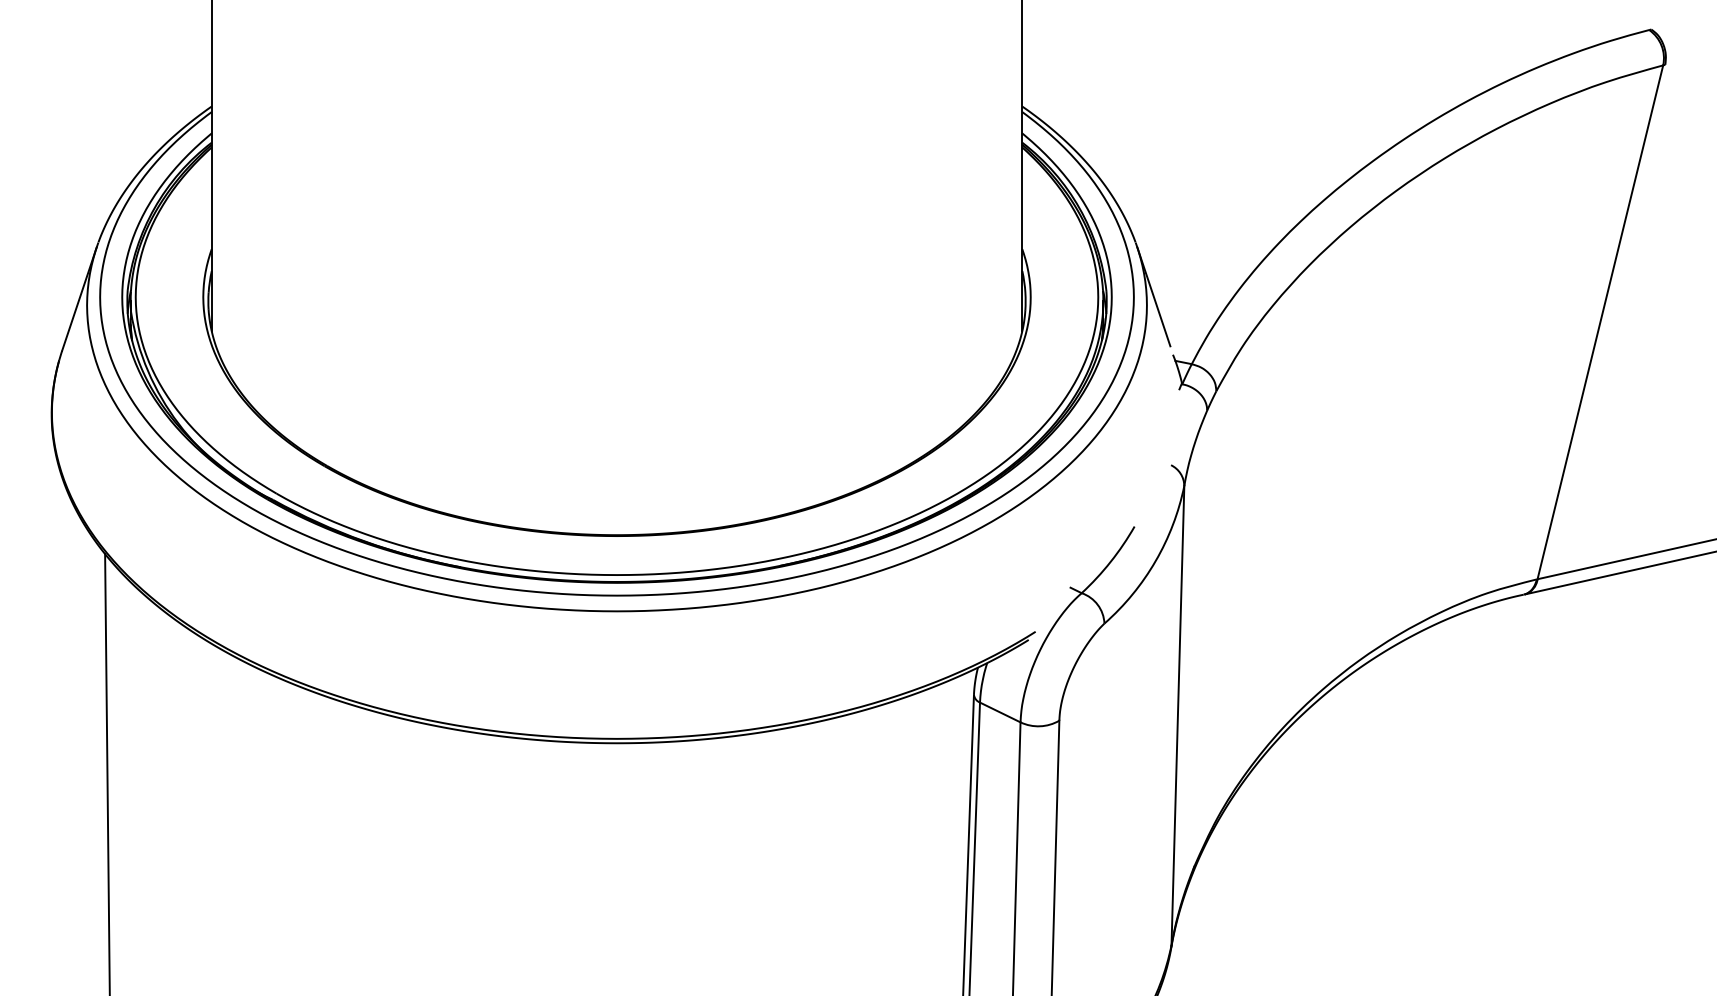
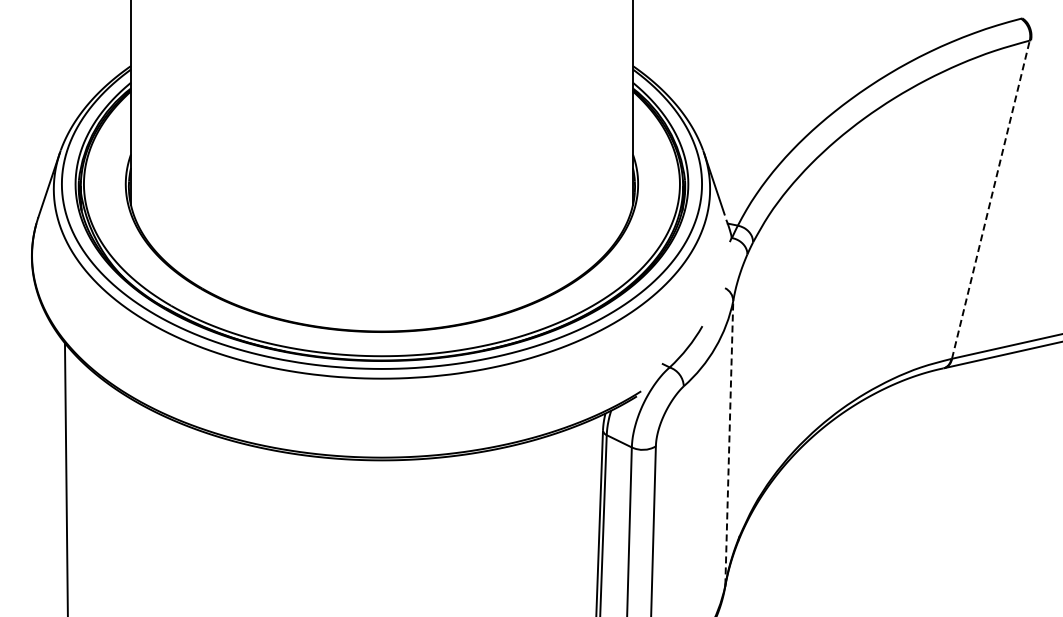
line: (1599, 321) -> (990, 199), solid -> dashed
line: (1178, 714) -> (729, 442), solid -> dashed

